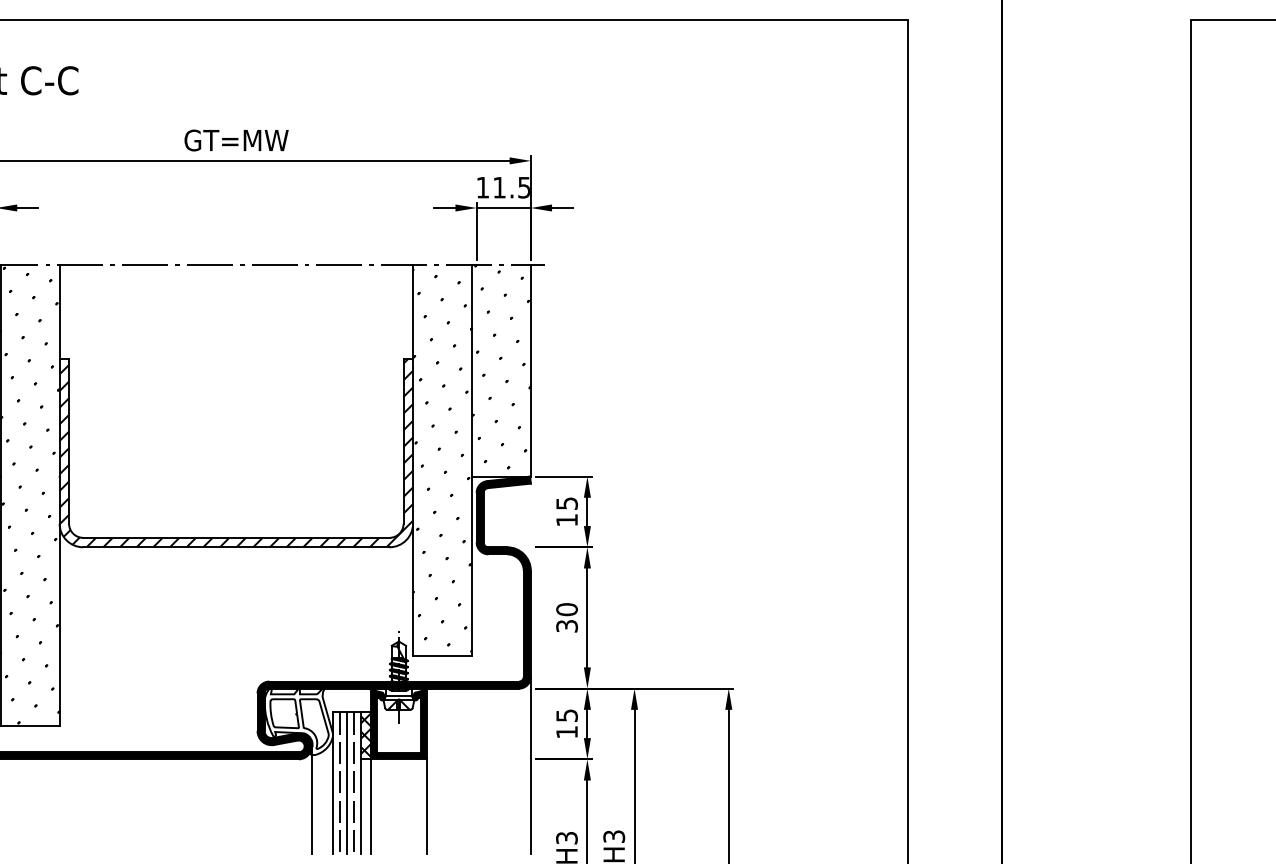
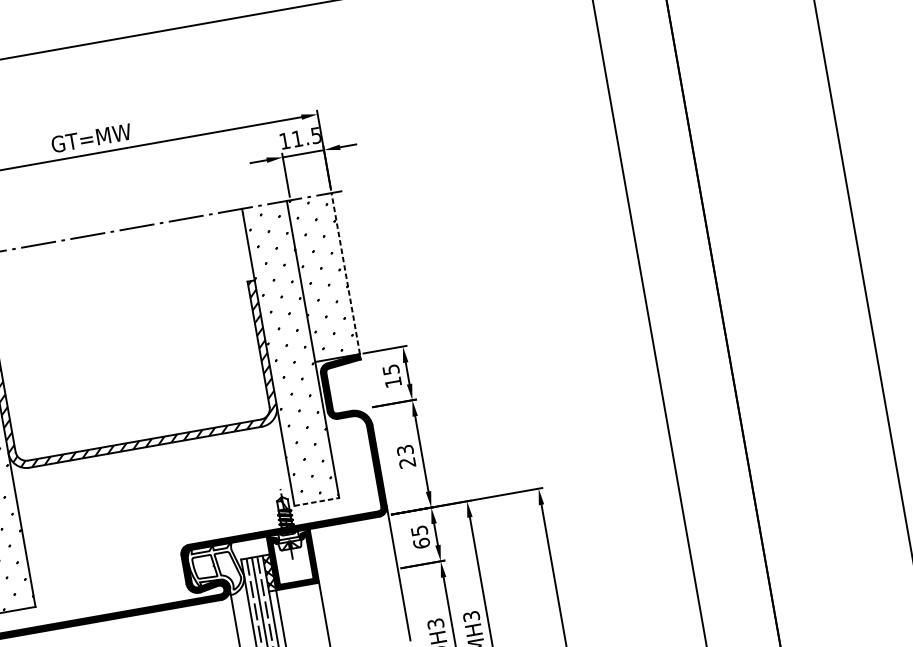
line: (530, 370) -> (345, 273), solid -> dashed
text: (566, 617) -> (405, 456), 30 -> 23
line: (443, 655) -> (317, 501), solid -> dashed
text: (566, 731) -> (421, 542), 15 -> 65

